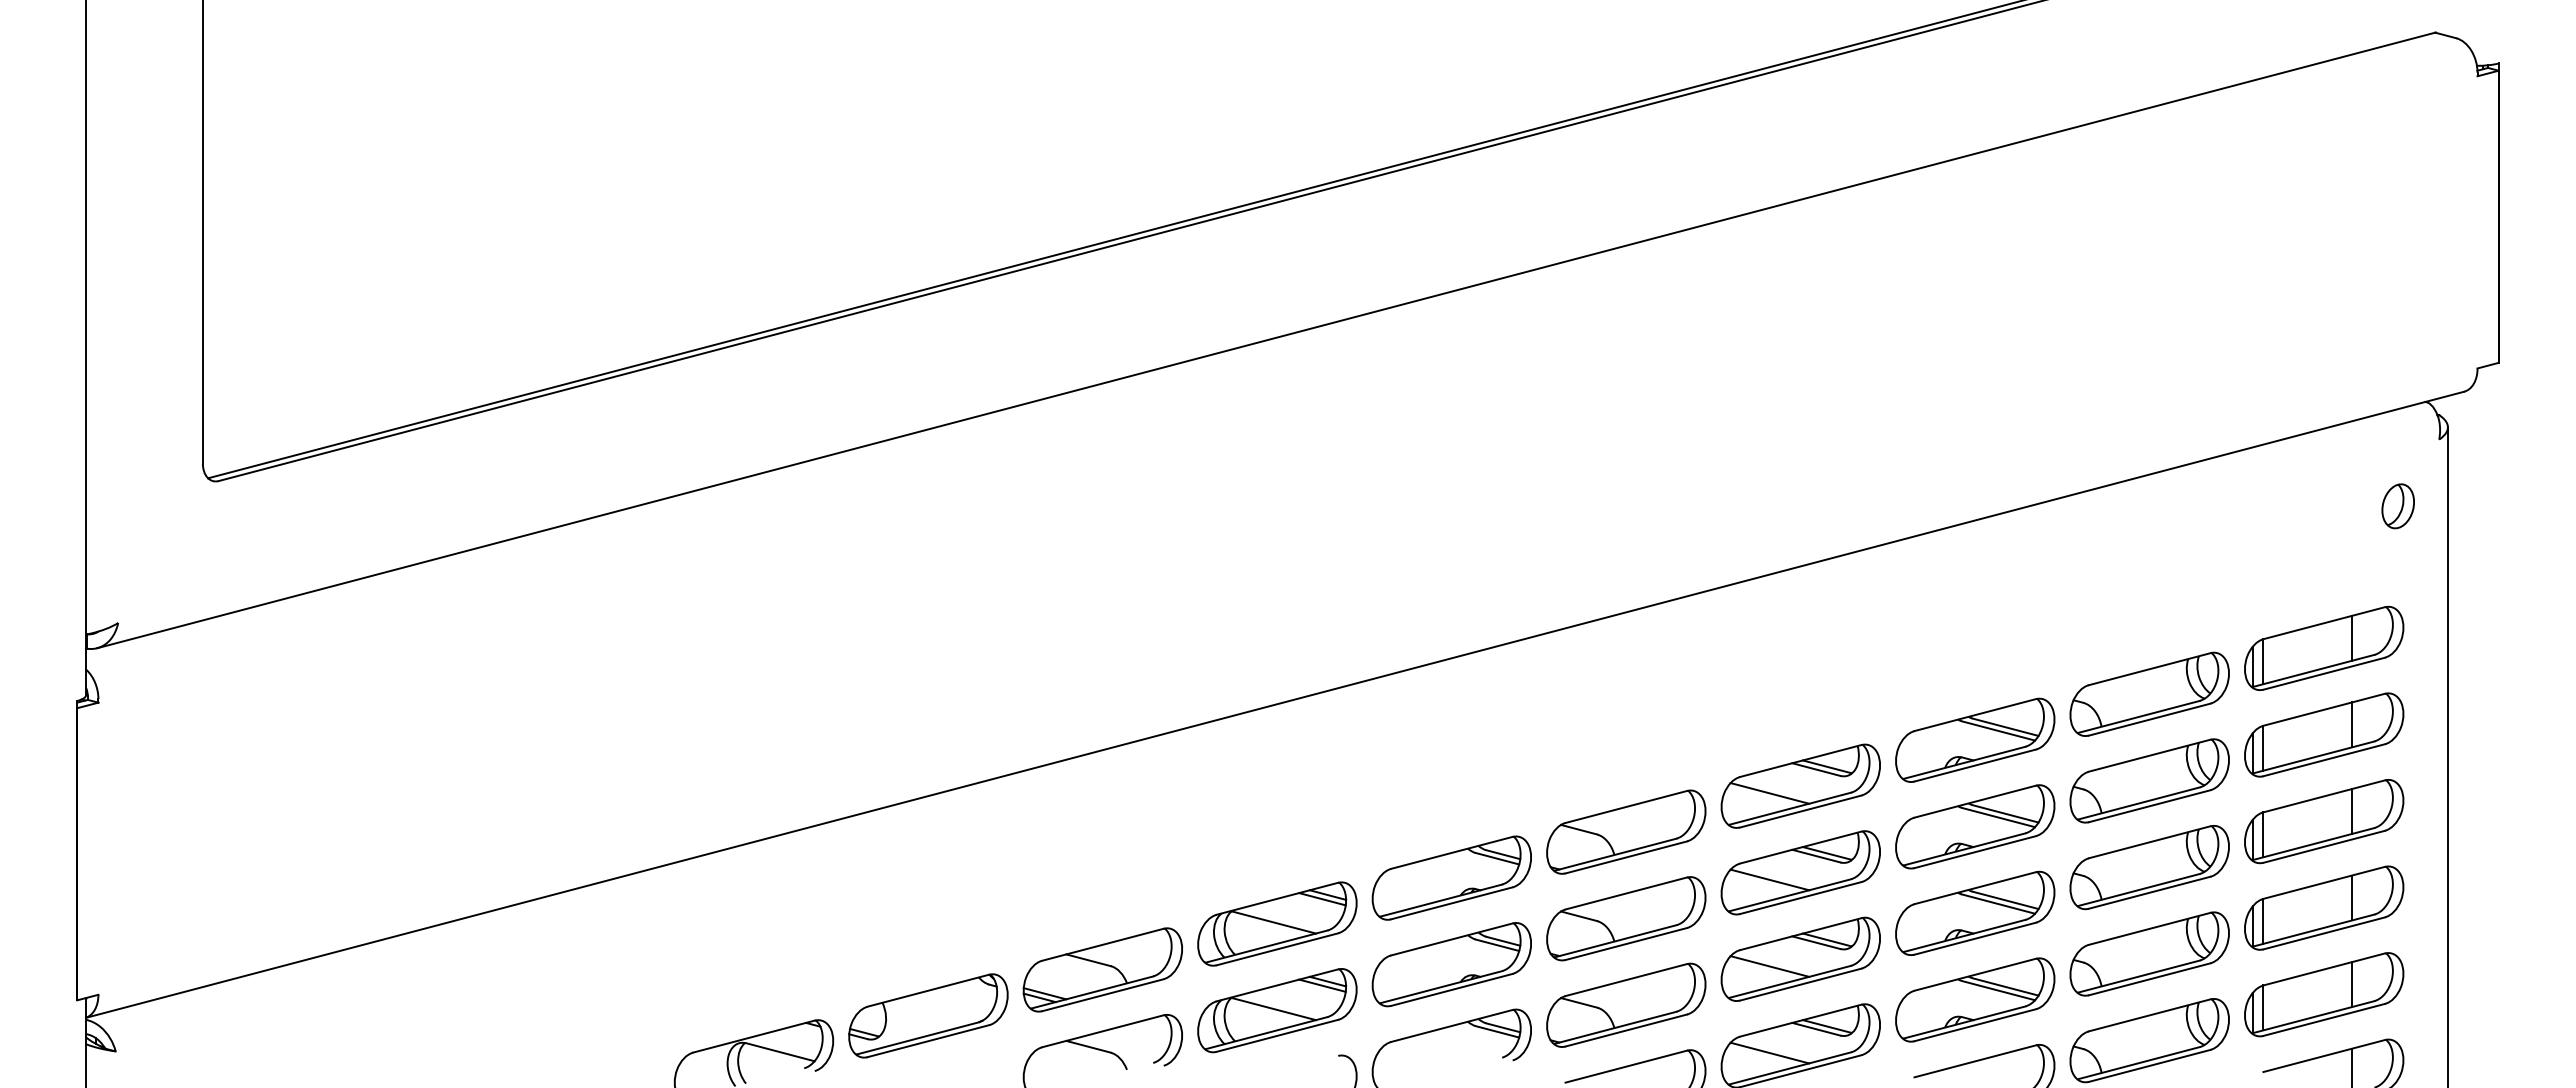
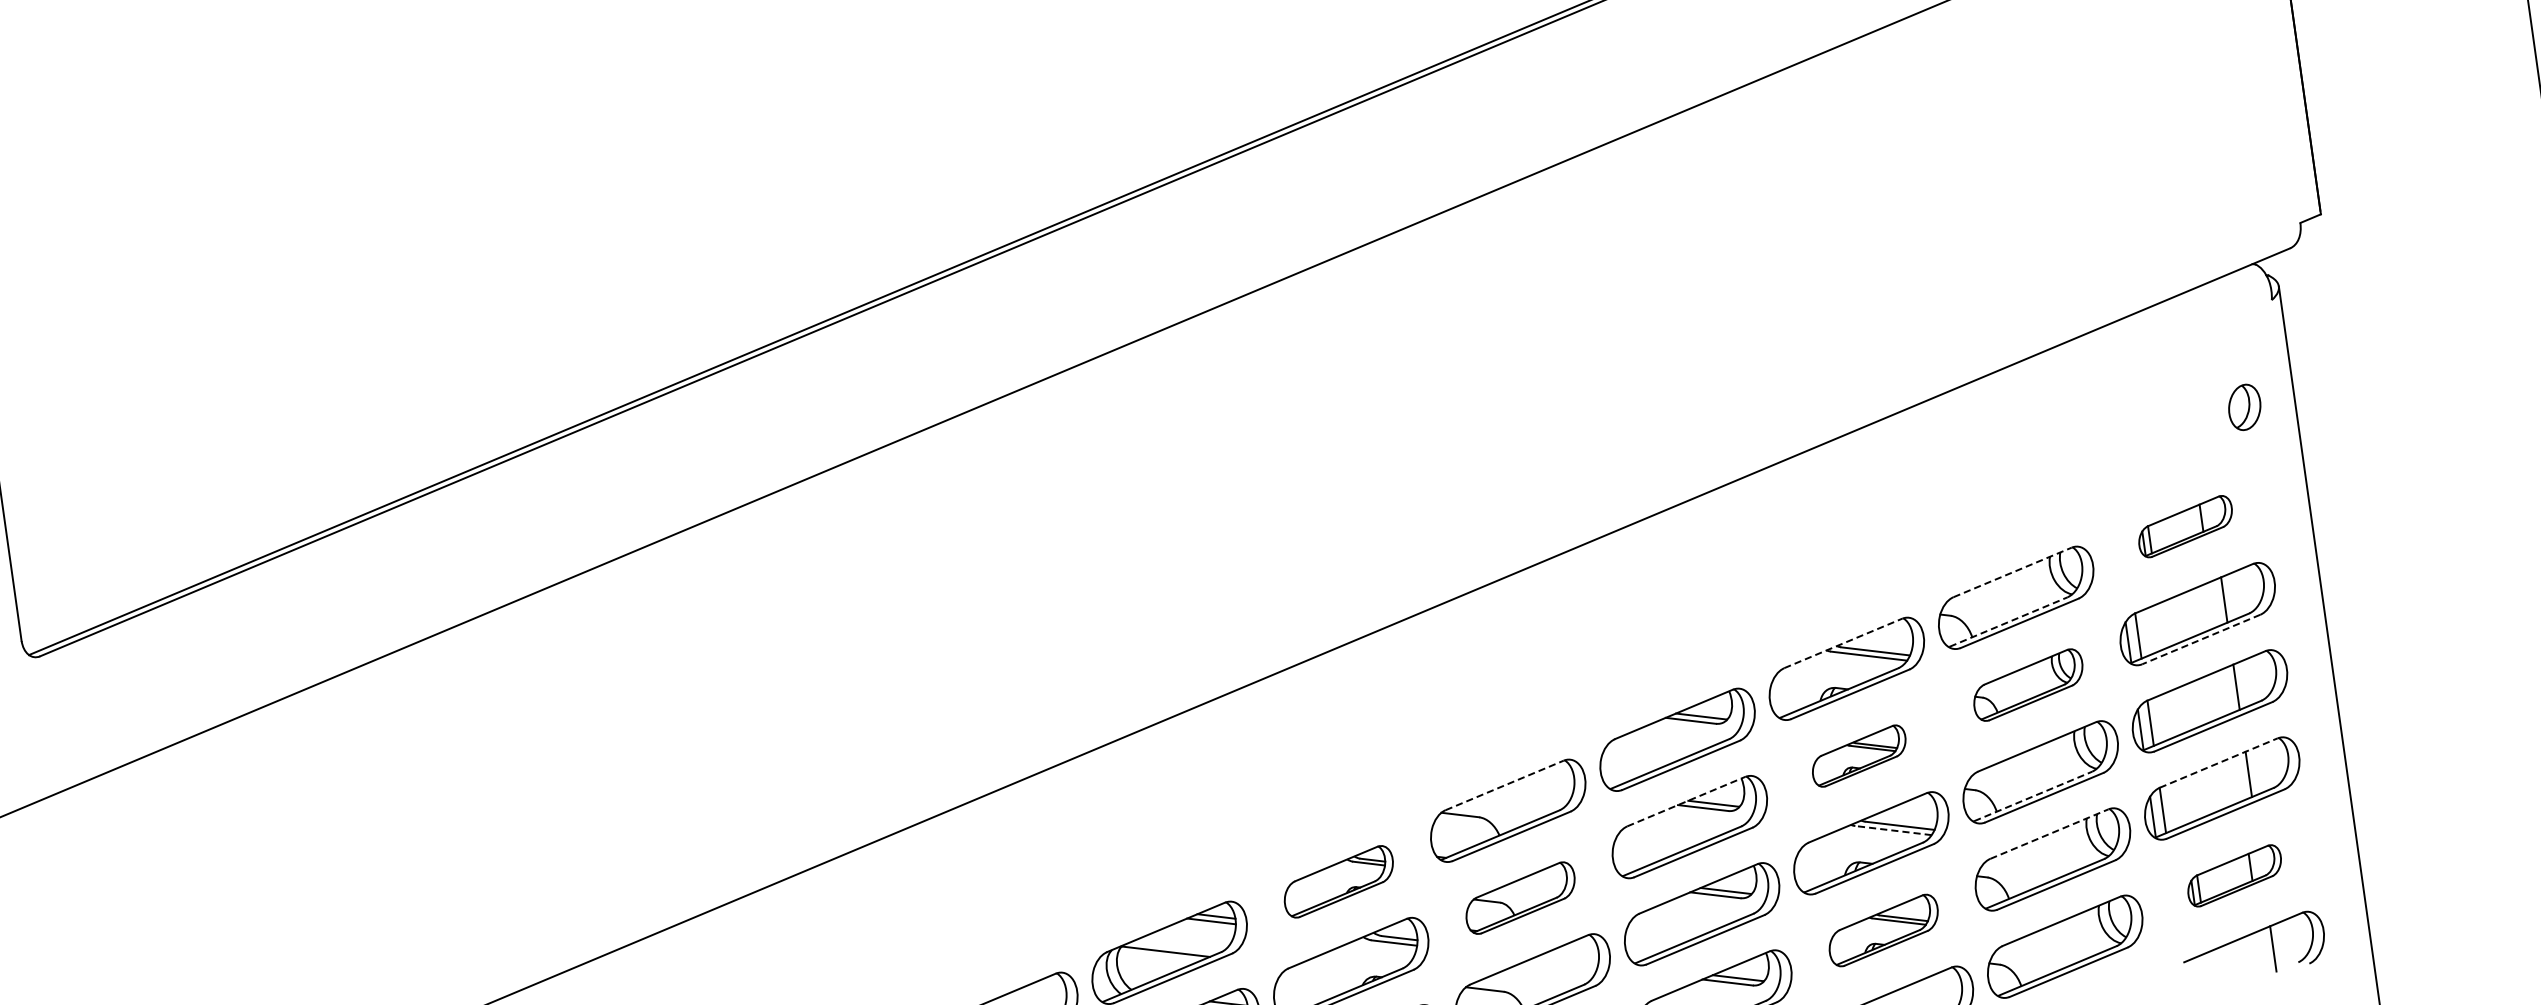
part: (2397, 506) -> (2244, 407), moved
part: (2324, 647) -> (2185, 525), size x0.6
line: (2149, 669) -> (2012, 572), solid -> dashed
line: (1975, 715) -> (1843, 643), solid -> dashed
line: (2139, 716) -> (2009, 621), solid -> dashed
line: (2324, 760) -> (2201, 639), solid -> dashed
part: (2149, 780) -> (2028, 684), size x0.7
line: (1769, 793) -> (1647, 751), removed
line: (1626, 806) -> (1504, 784), solid -> dashed
part: (1975, 826) -> (1859, 755), size x0.6
line: (1800, 847) -> (1685, 801), solid -> dashed
part: (1451, 877) -> (1338, 881), size x0.7
line: (1769, 879) -> (1659, 838), removed
line: (2324, 882) -> (2218, 762), solid -> dashed
line: (2139, 889) -> (2033, 795), solid -> dashed
line: (1998, 904) -> (1893, 831), solid -> dashed
part: (1626, 918) -> (1520, 897), size x0.7
line: (2149, 928) -> (2049, 833), solid -> dashed
line: (1769, 966) -> (1671, 925), removed
part: (2324, 994) -> (2234, 875), size x0.6
part: (1975, 999) -> (1883, 929), size x0.7

